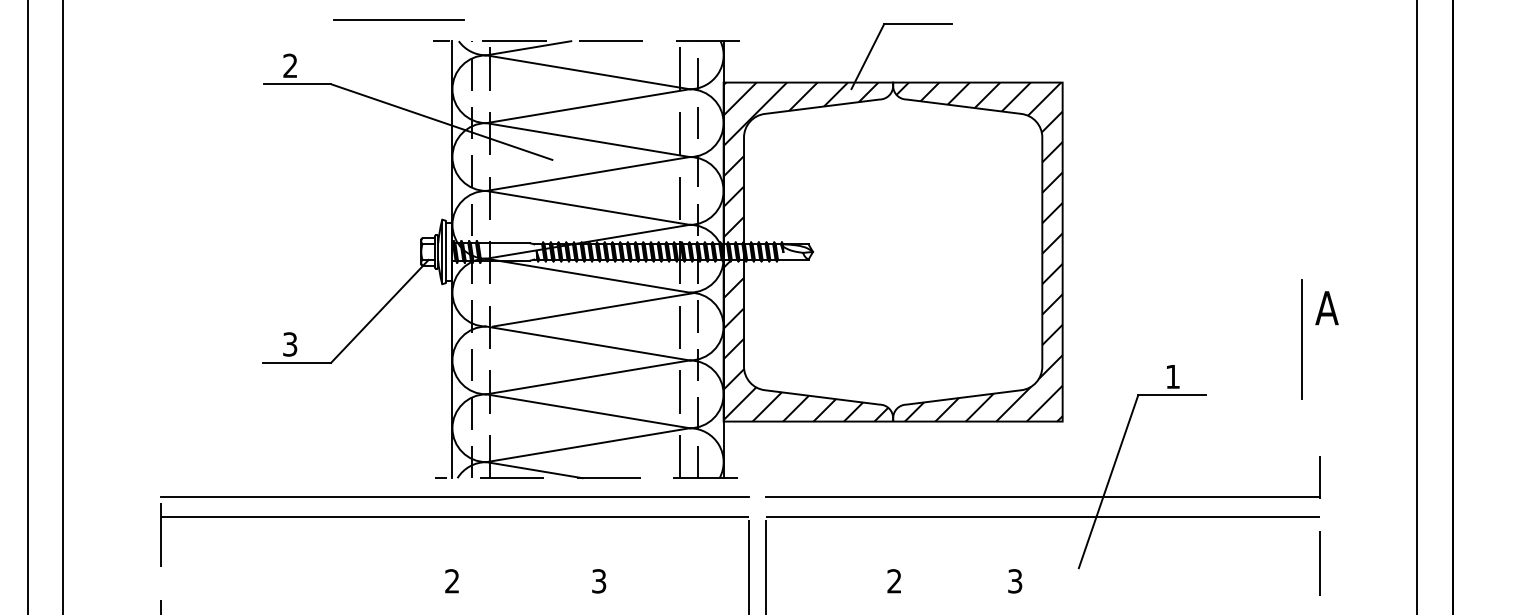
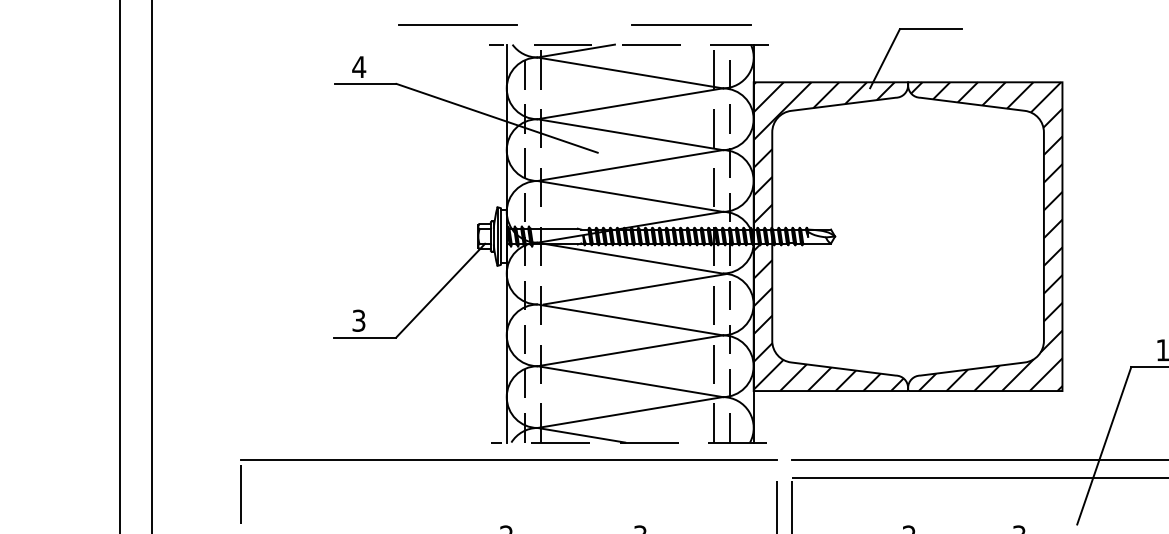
line: (654, 19) -> (690, 24), added
text: (290, 65) -> (359, 66), 2 -> 4
line: (455, 517) -> (509, 478), removed

